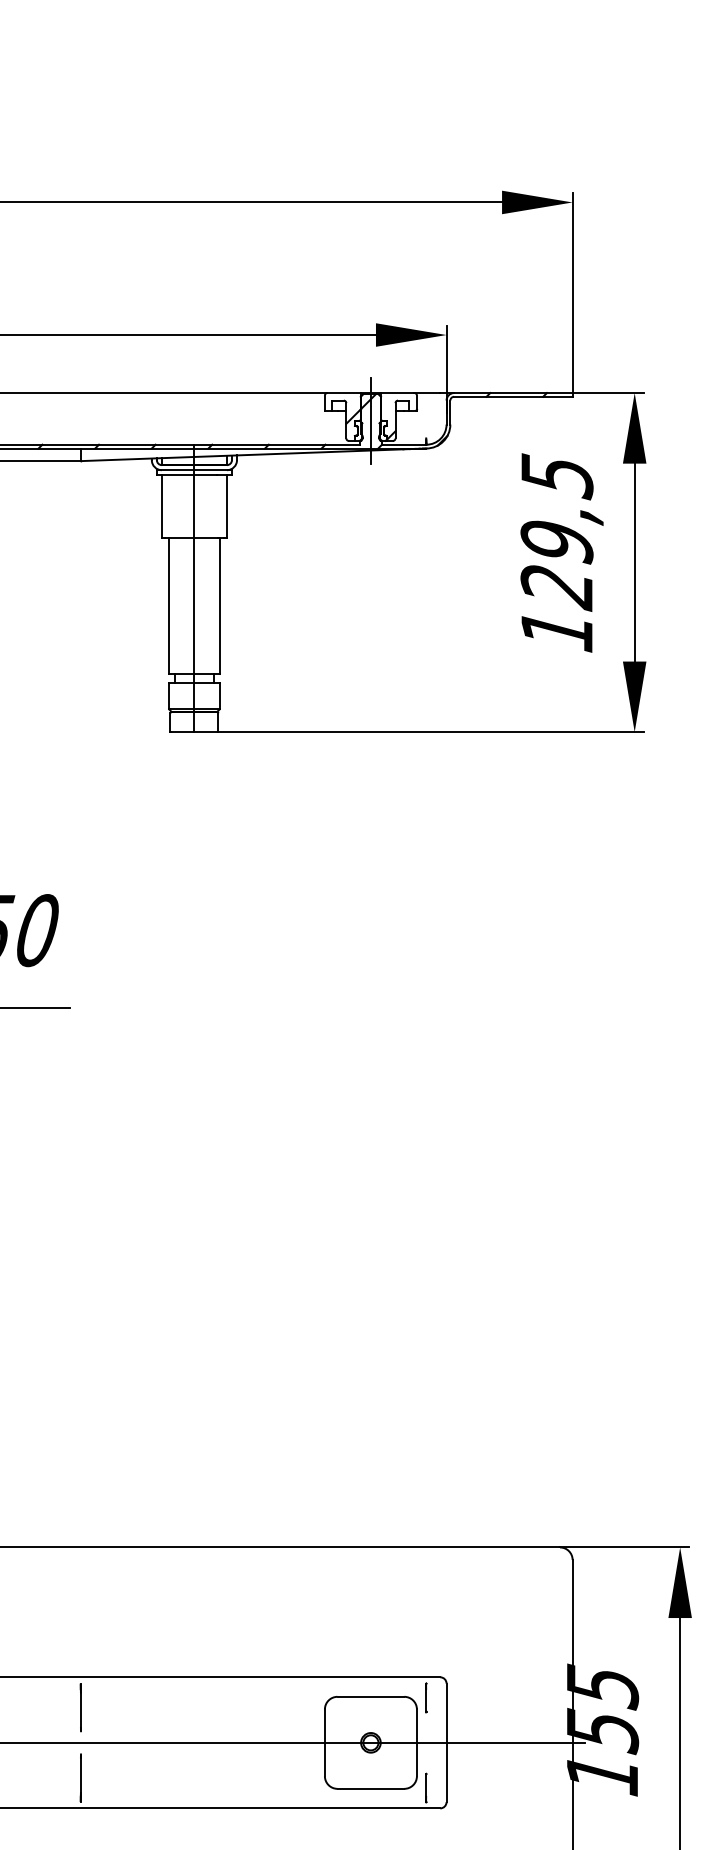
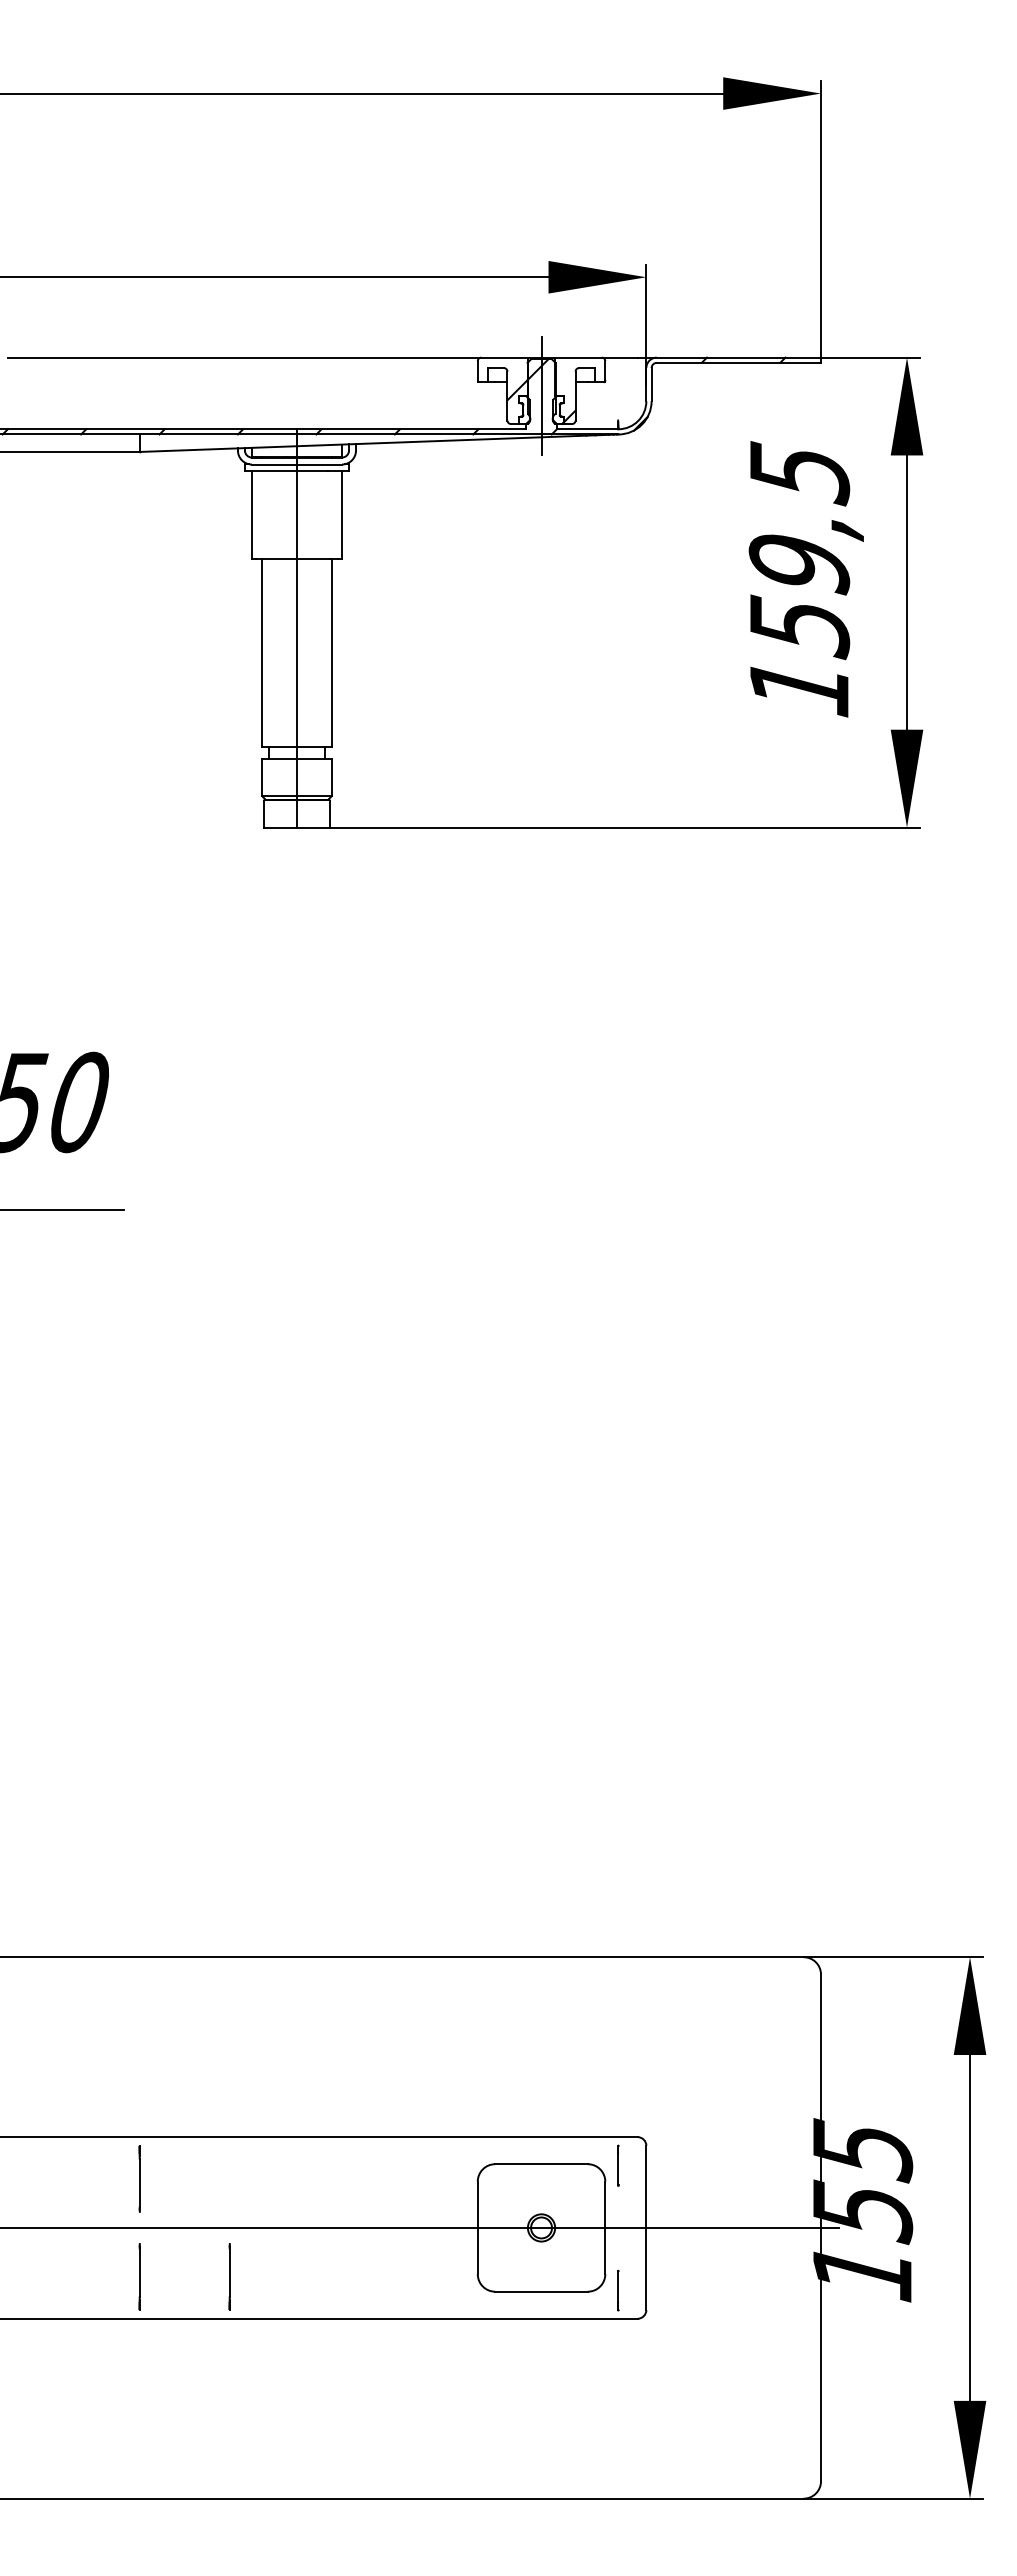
text: (557, 587) -> (799, 627), 129,5 -> 159,5
line: (145, 1777) -> (229, 2276), added

